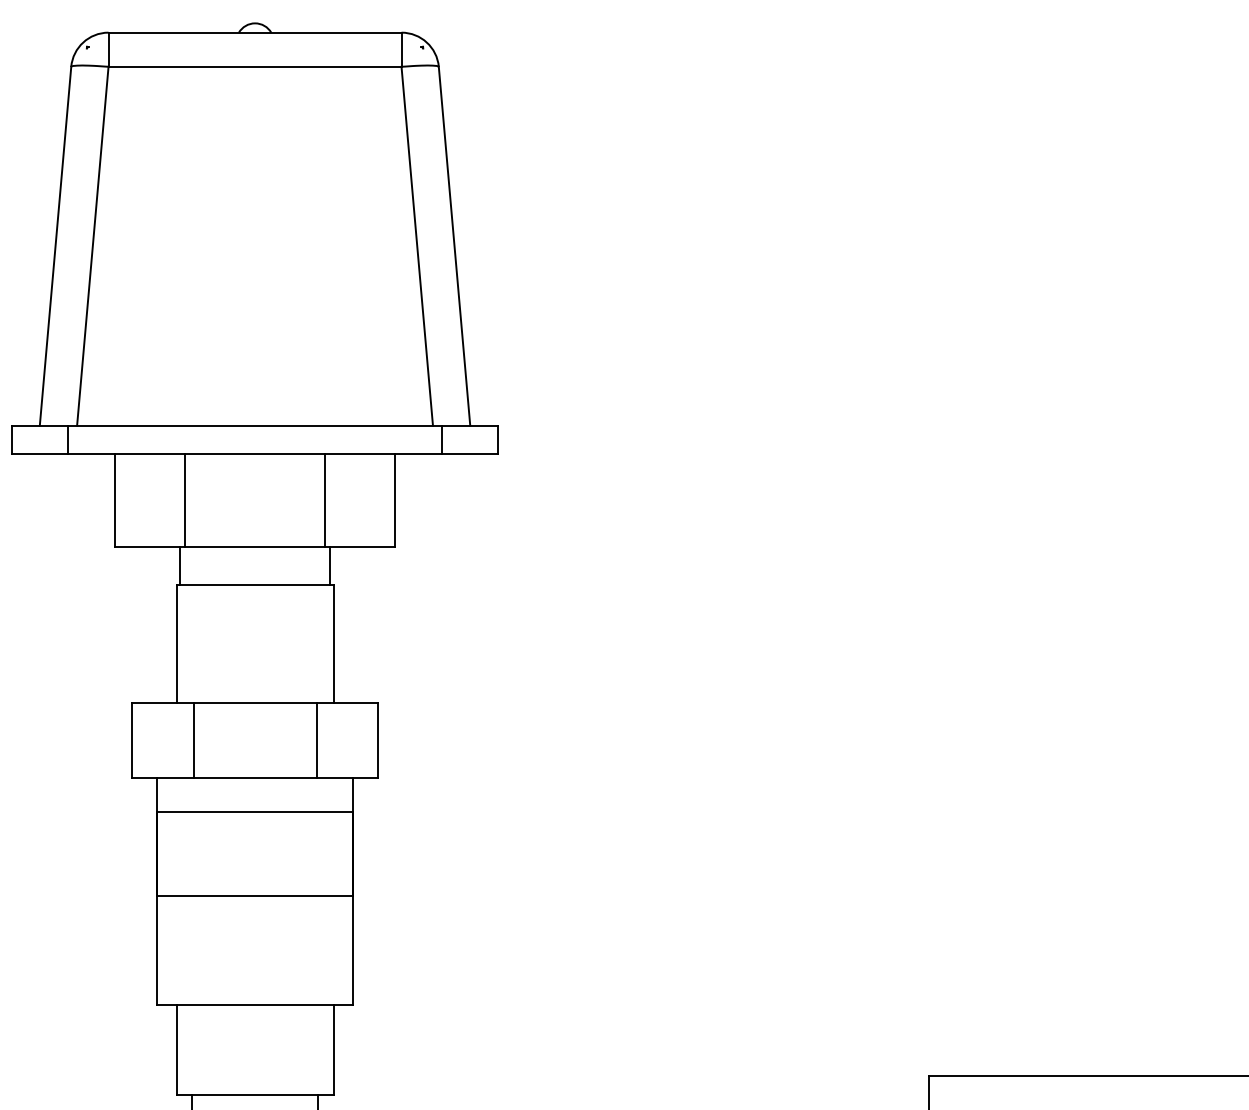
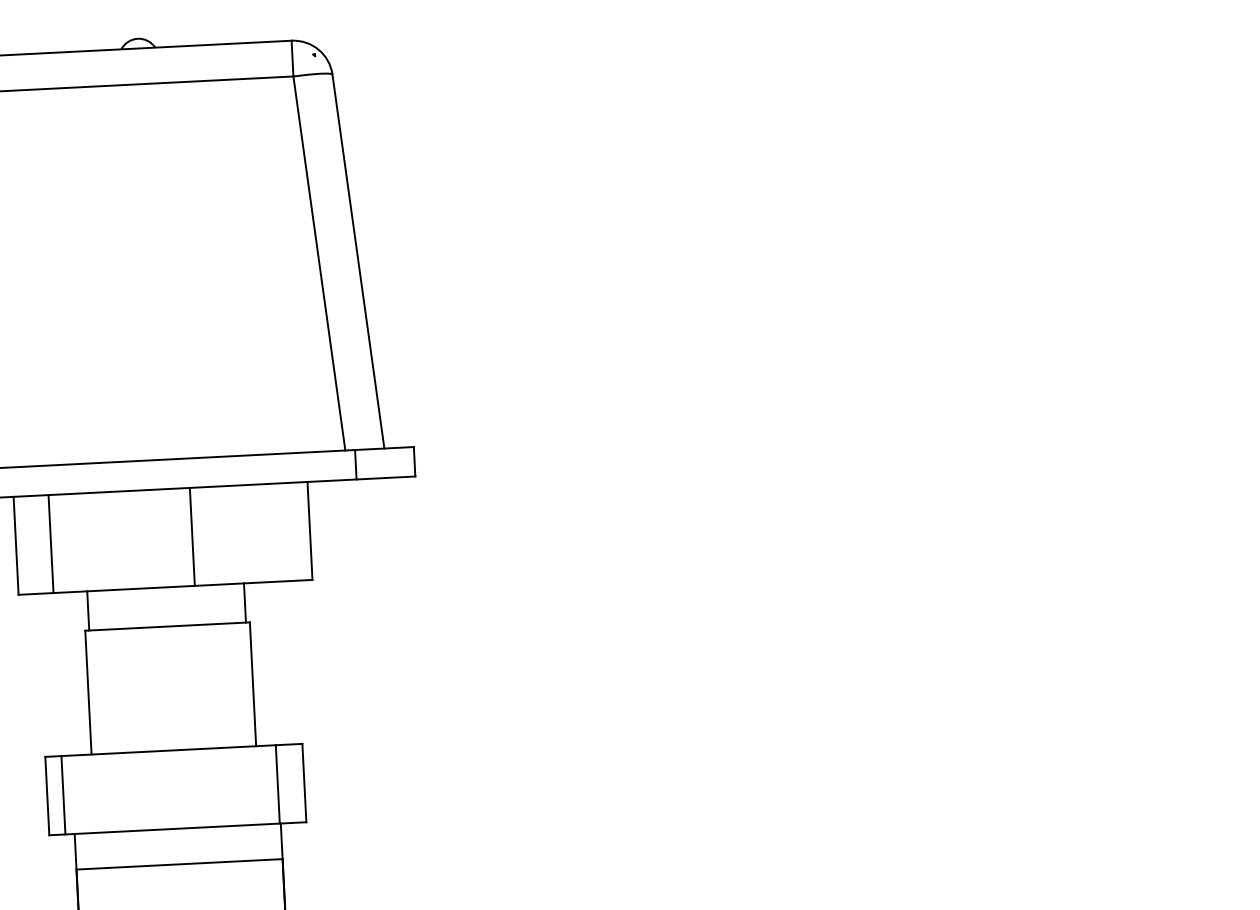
line: (185, 500) -> (51, 543), moved
line: (325, 500) -> (192, 536), moved
line: (193, 740) -> (63, 795), moved
line: (316, 740) -> (277, 784), moved

